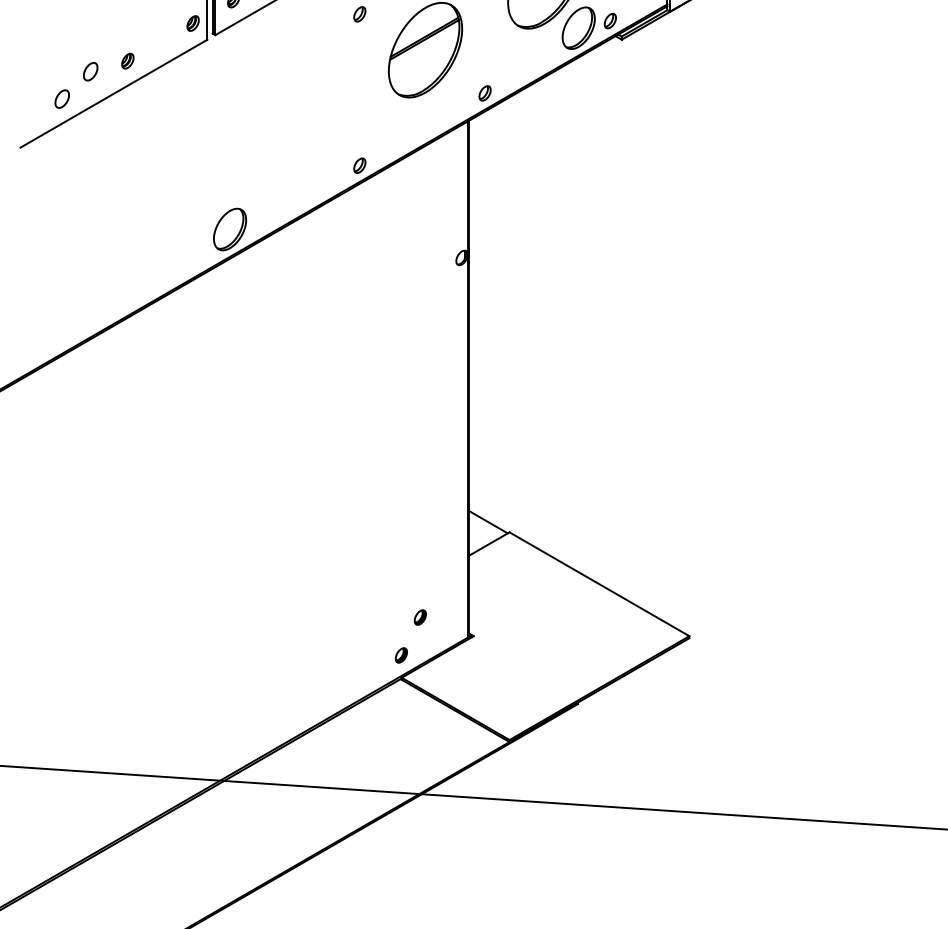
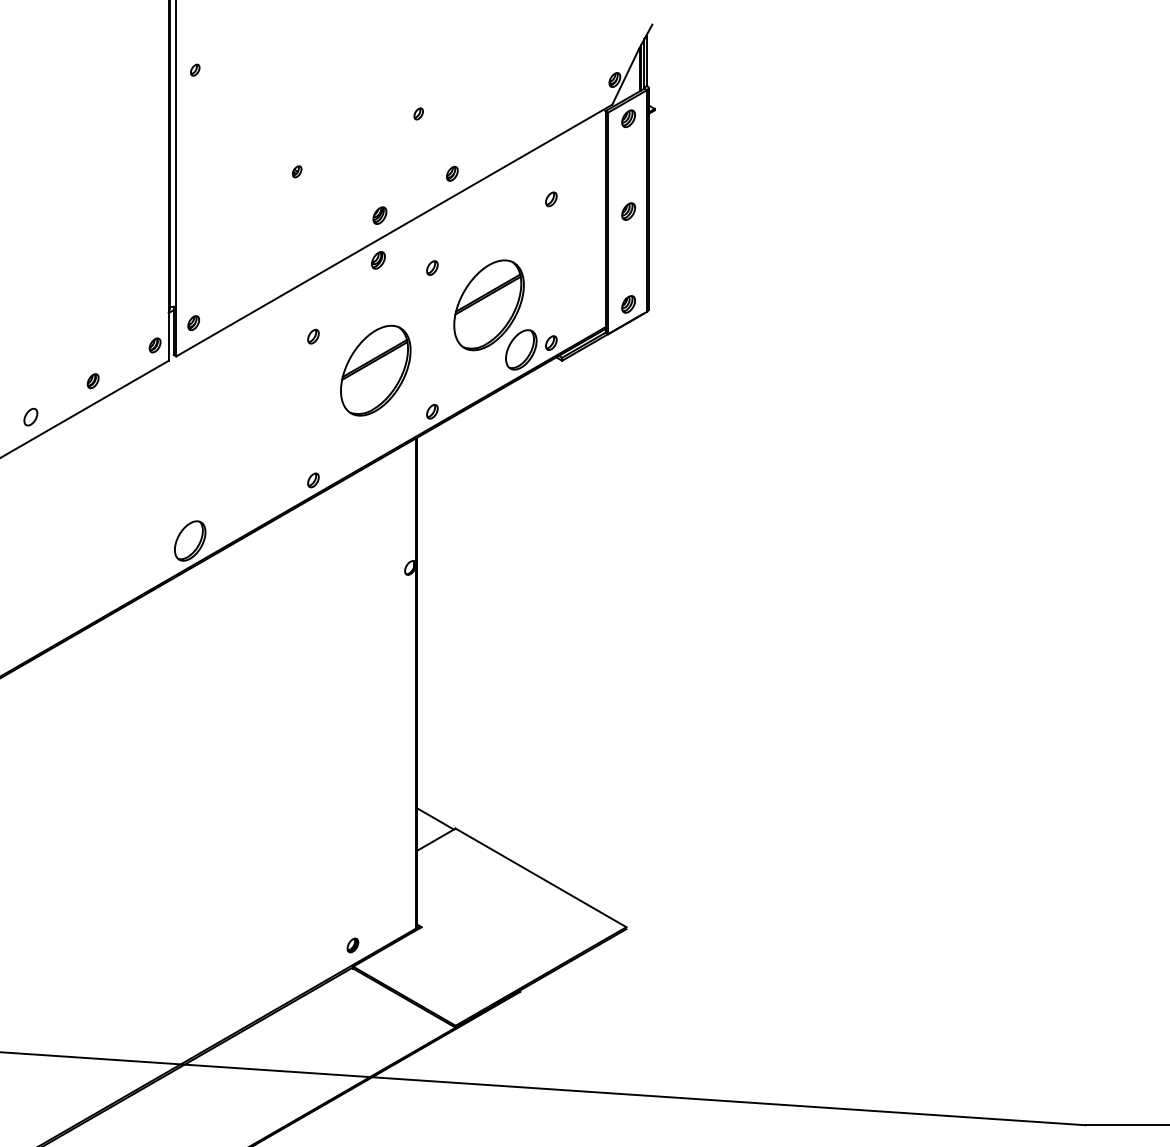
part: (90, 71) -> (57, 390), removed
part: (419, 617) -> (370, 909), removed

